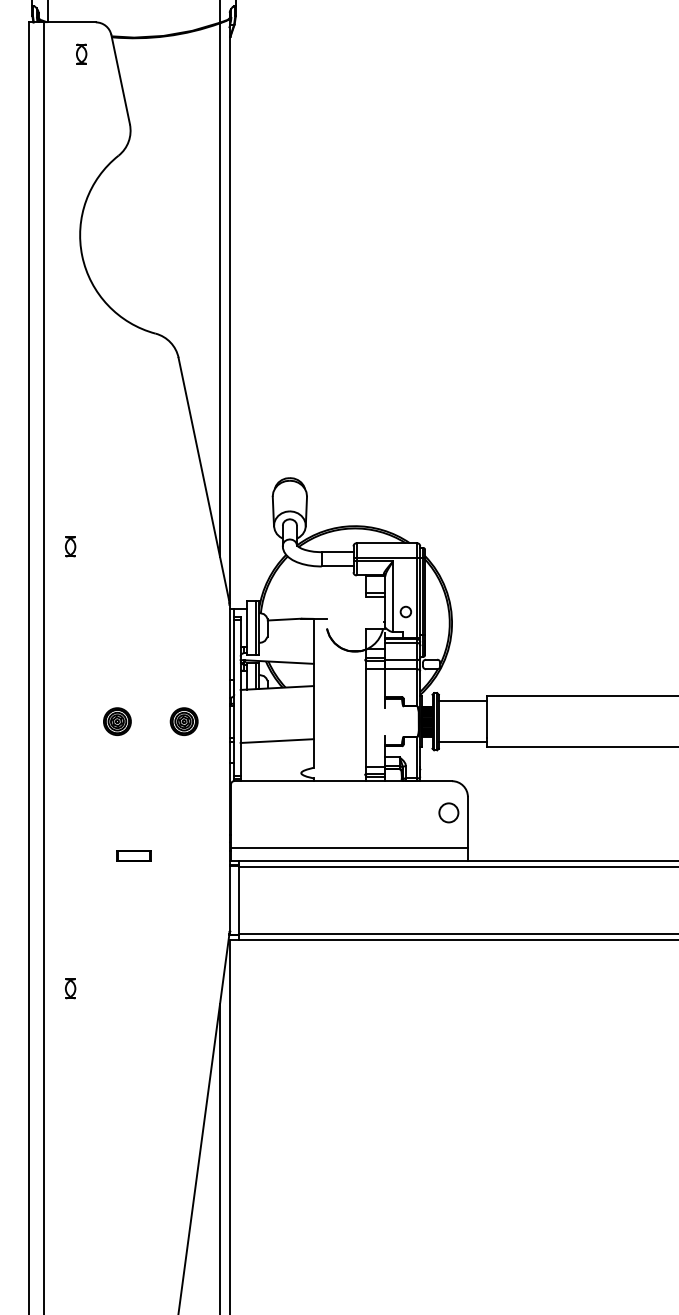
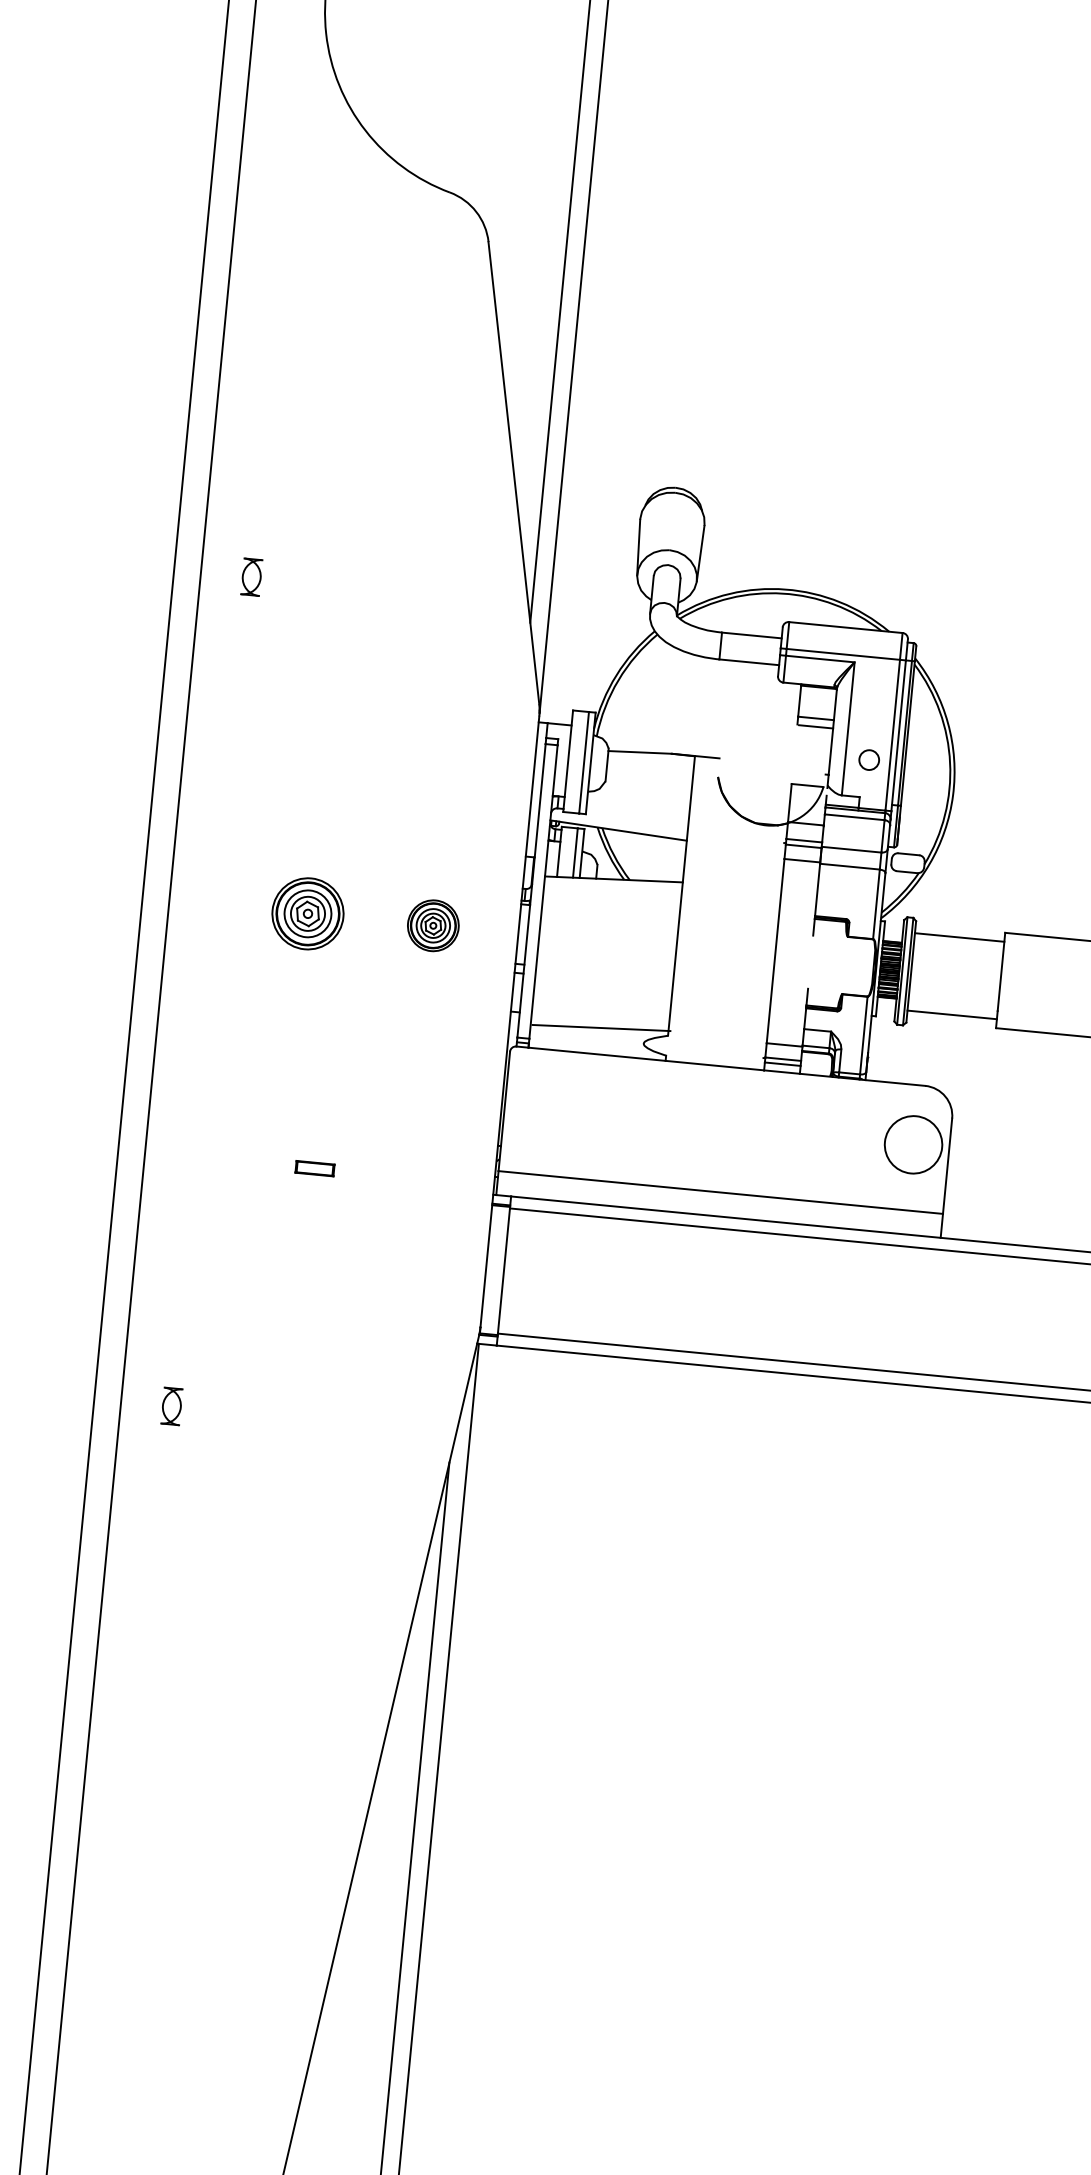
part: (117, 721) -> (308, 913), size x1.4
line: (276, 740) -> (600, 1026), moved
circle: (448, 812) -> (912, 1144), size x1.6
part: (133, 855) -> (313, 1167), size x0.6

